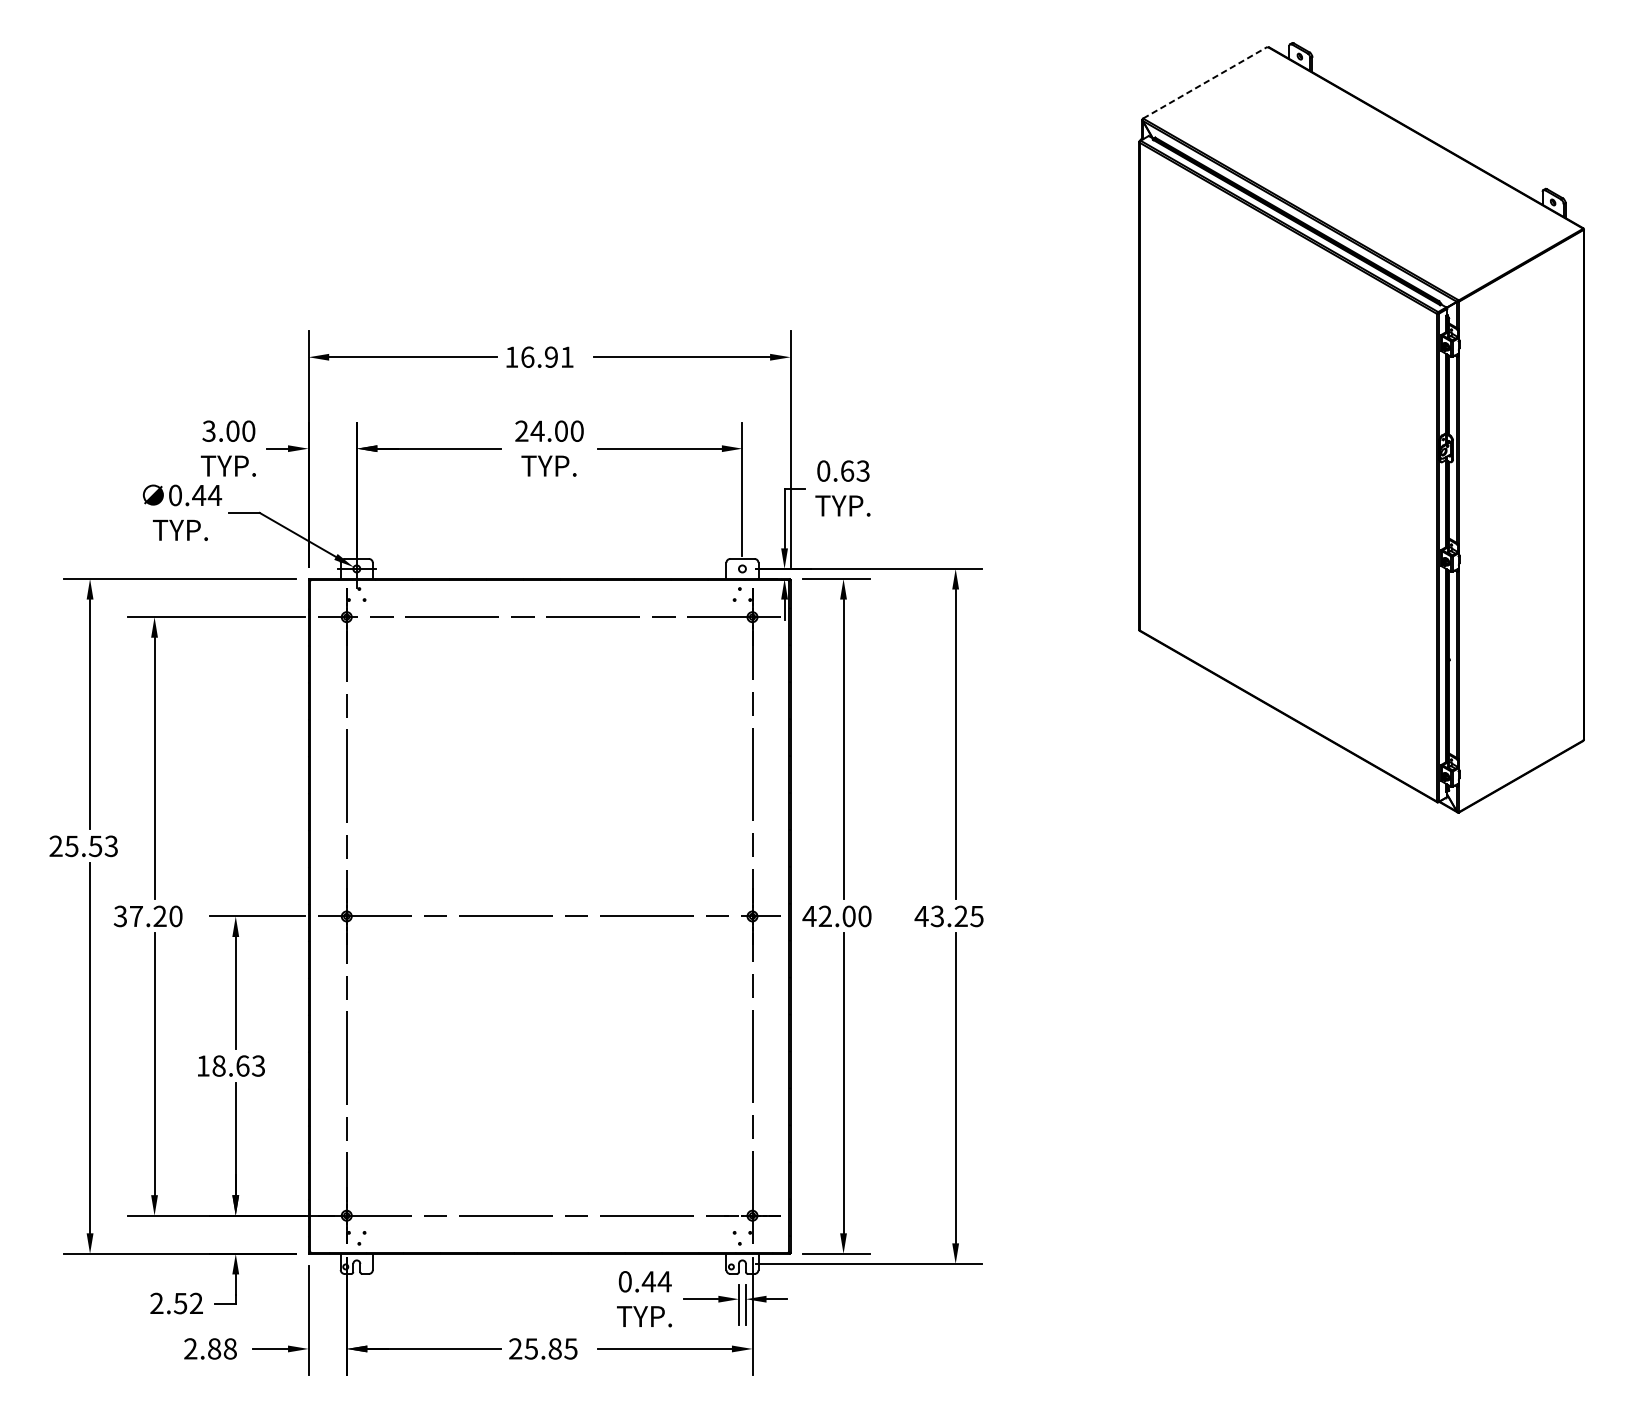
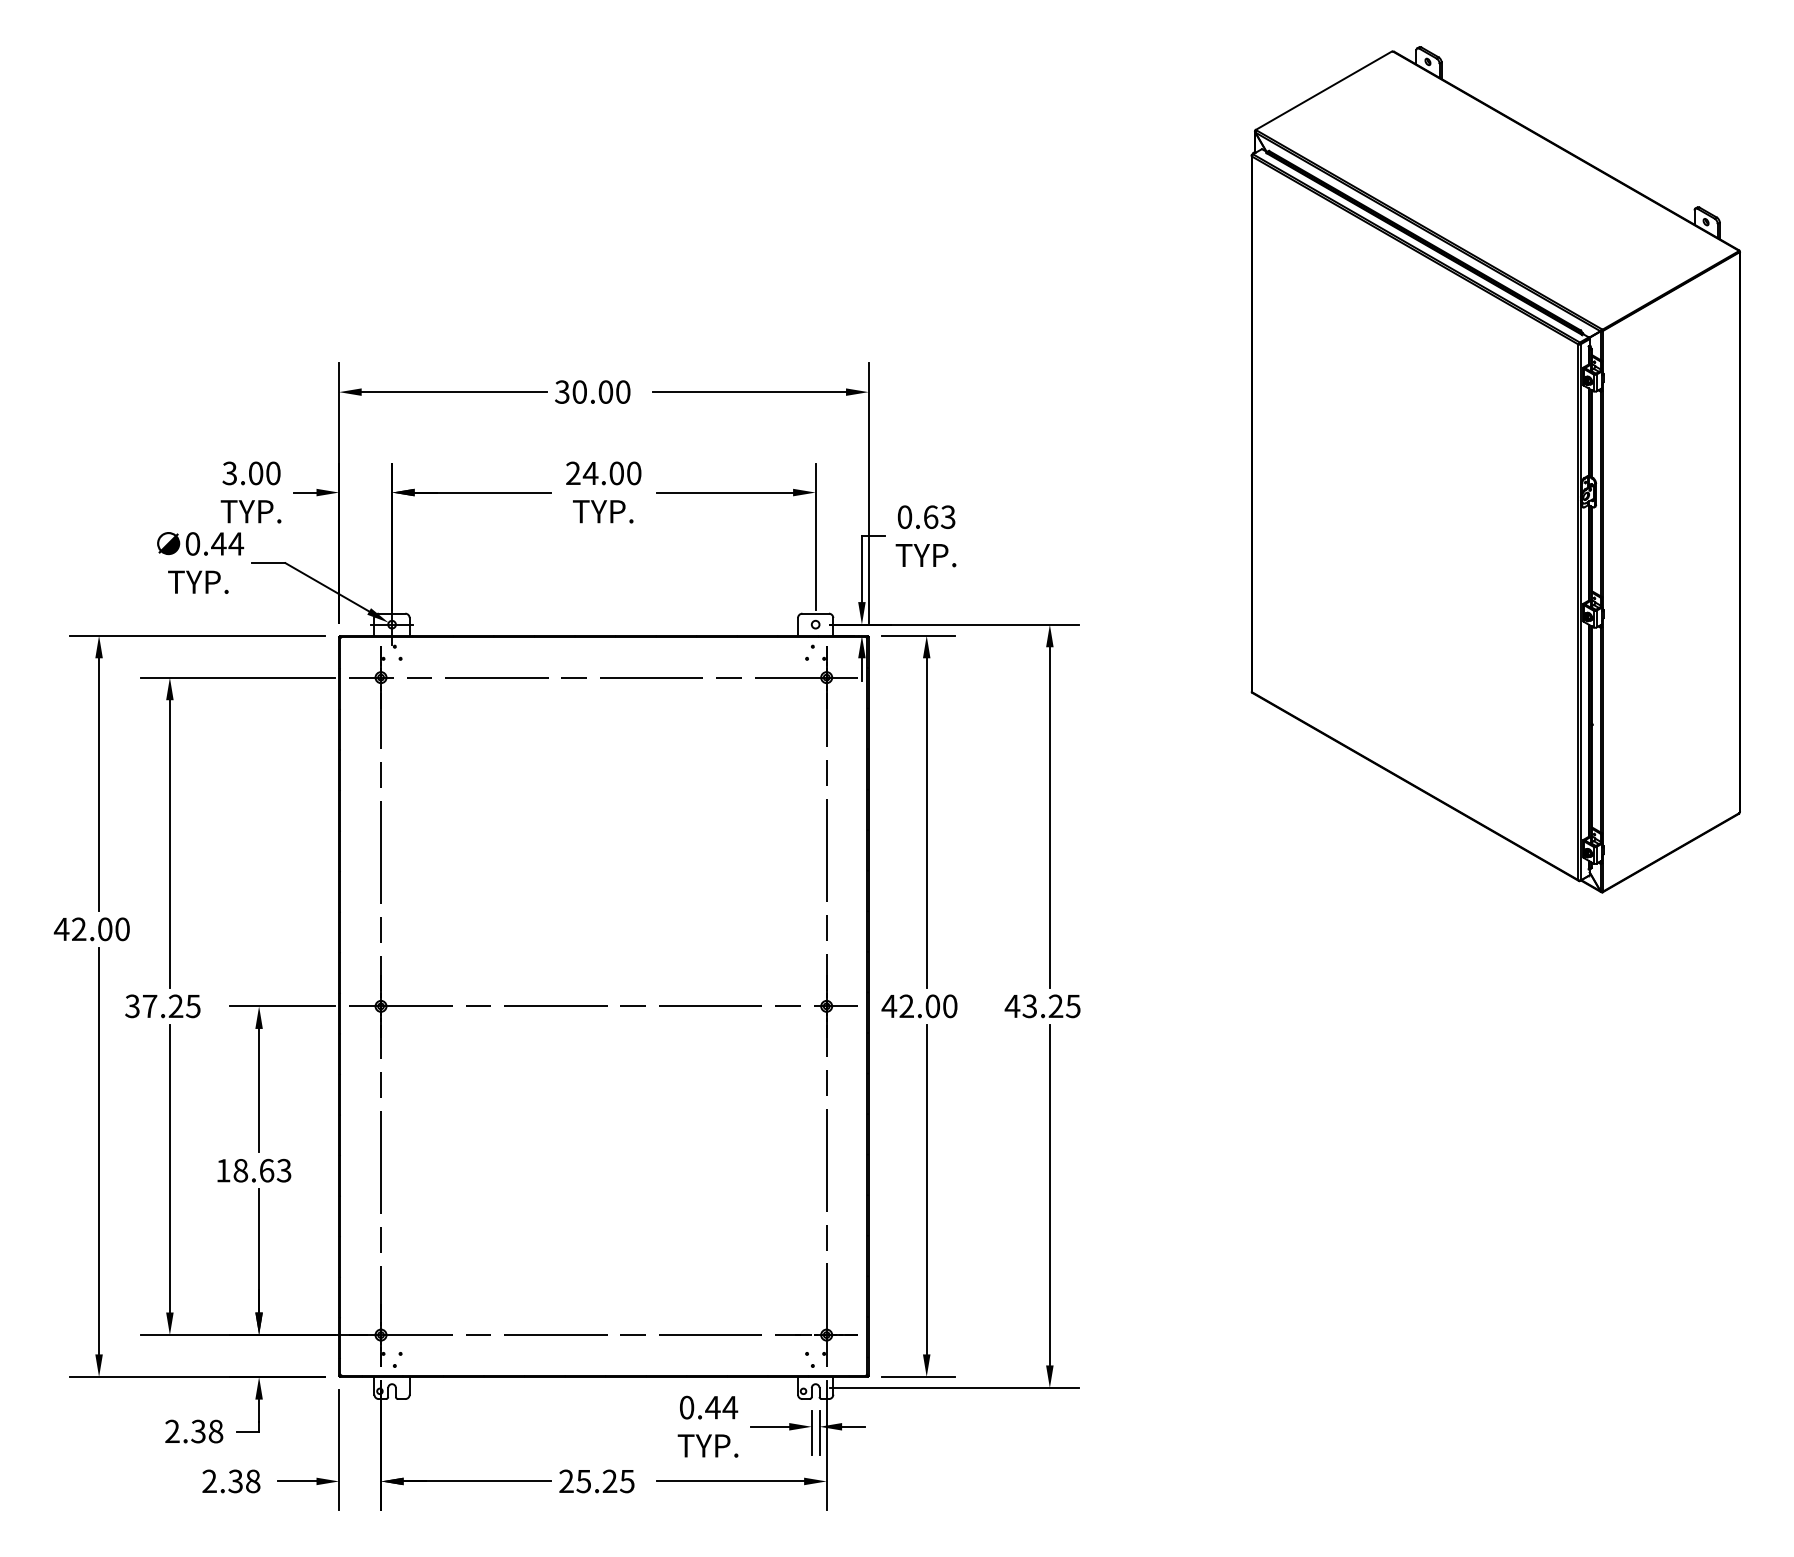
line: (1204, 82) -> (1323, 90), dashed -> solid
text: (539, 356) -> (592, 391), 16.91 -> 30.00
text: (83, 846) -> (91, 929), 25.53 -> 42.00
text: (176, 916) -> (193, 1006), 37.20 -> 37.25
text: (188, 1303) -> (207, 1431), 2.52 -> 2.38
text: (214, 1349) -> (235, 1481), 2.88 -> 2.38
text: (554, 1349) -> (609, 1481), 25.85 -> 25.25

